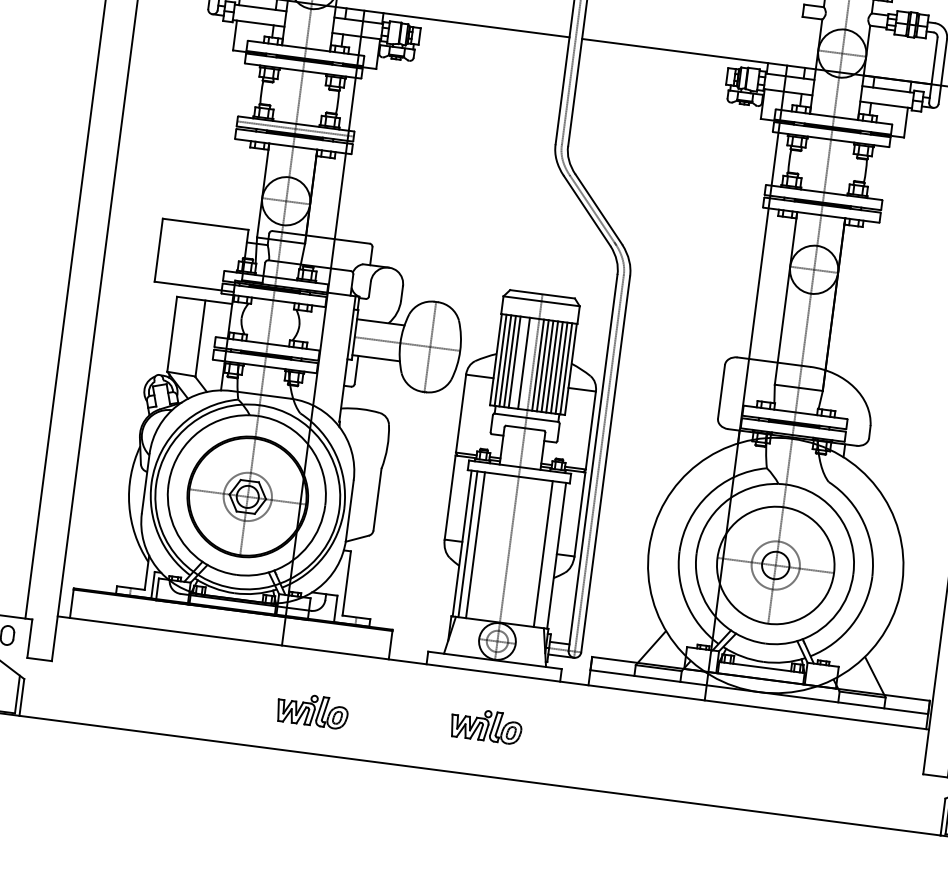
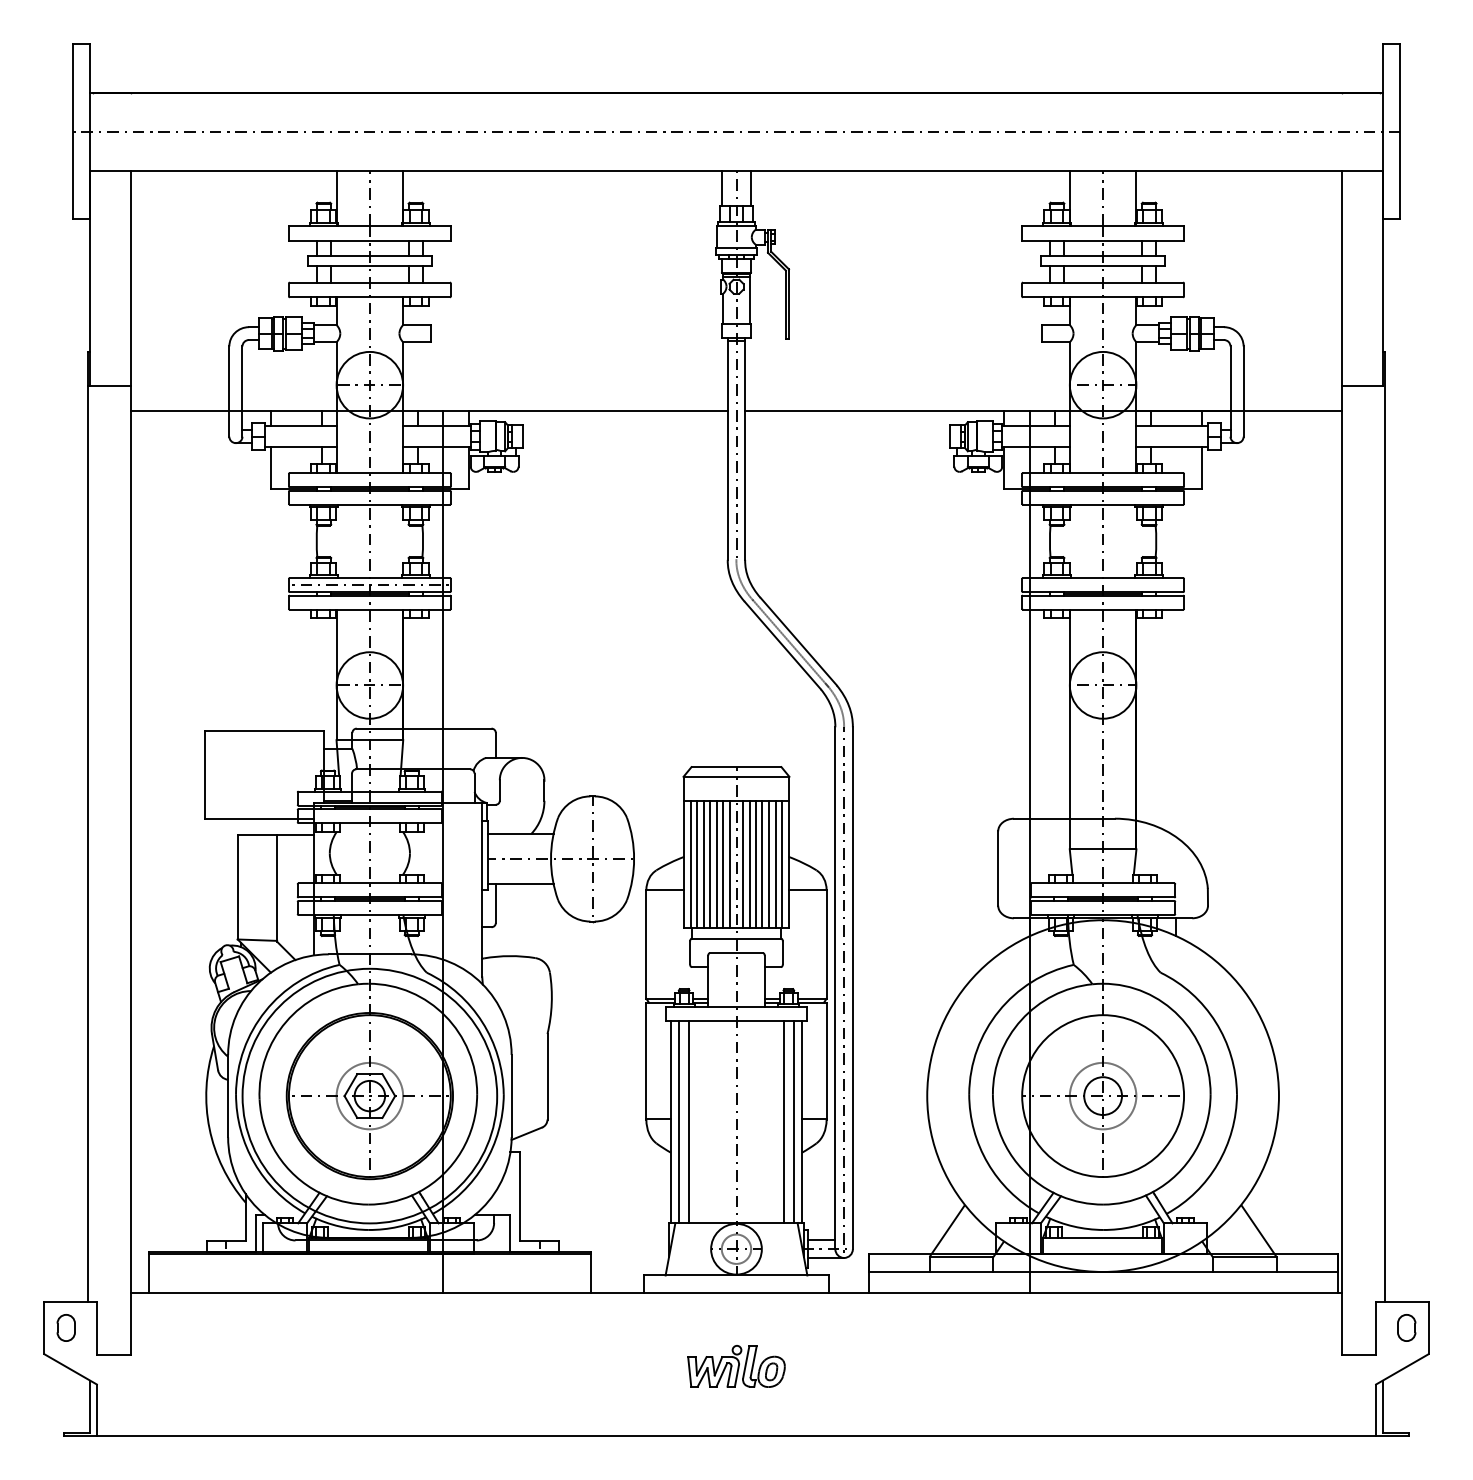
line: (519, 362) -> (716, 864), added
line: (529, 363) -> (730, 864), added
line: (551, 554) -> (794, 1121), added
part: (312, 710) -> (496, 1376), removed

